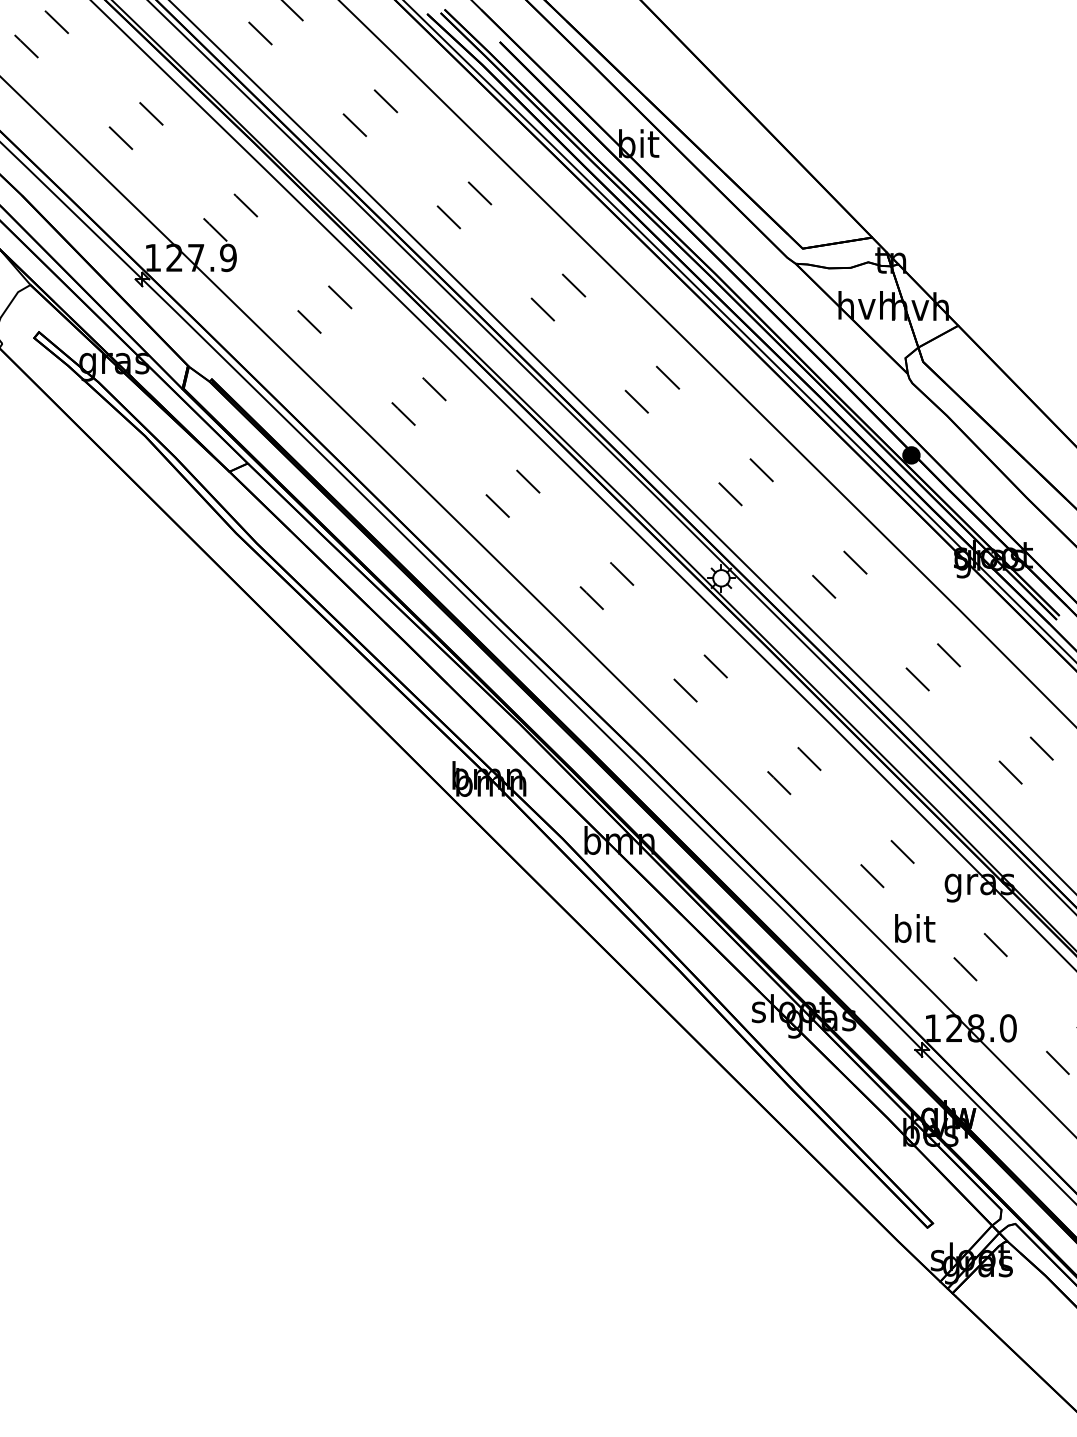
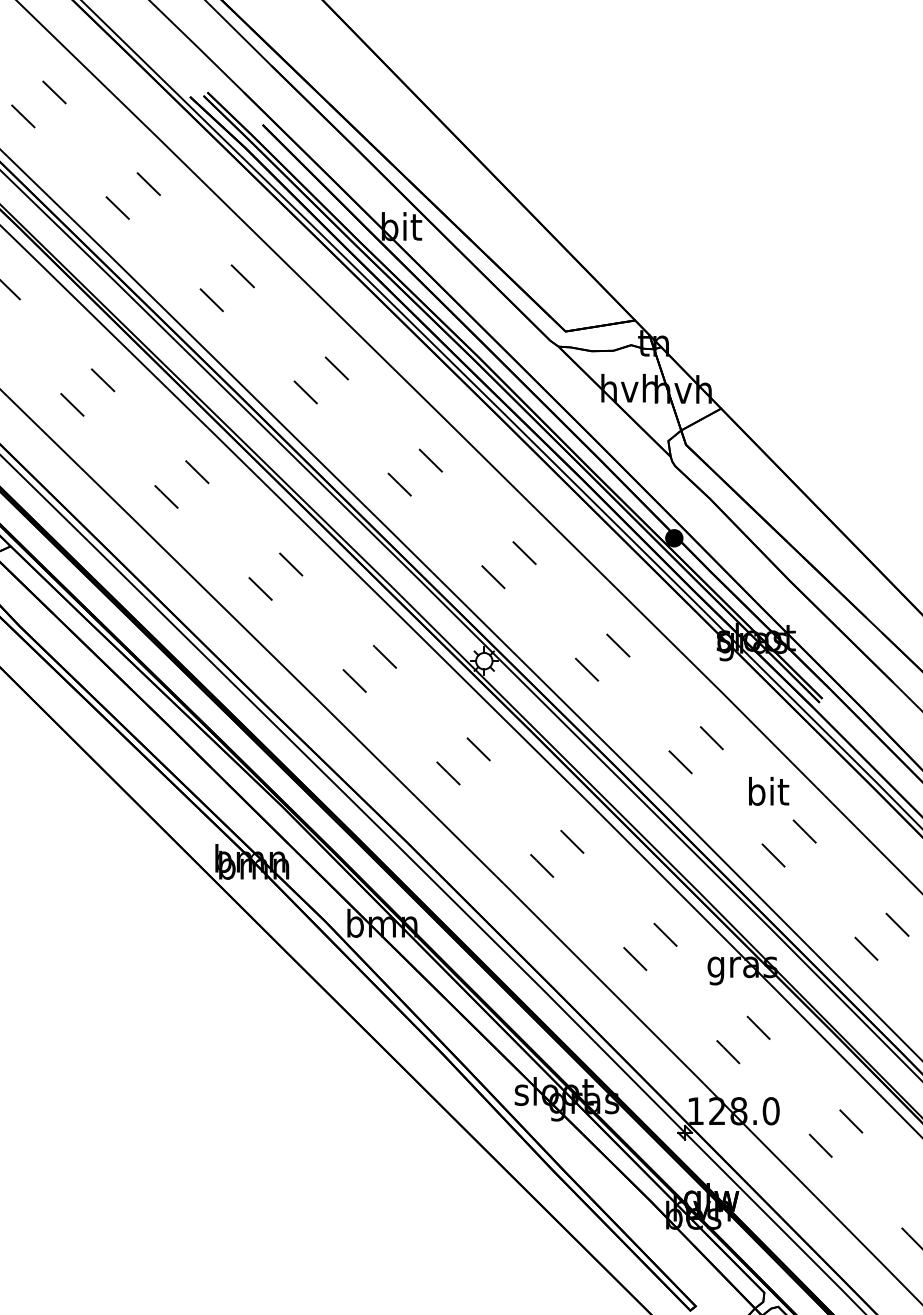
text: (915, 928) -> (769, 791), moved

